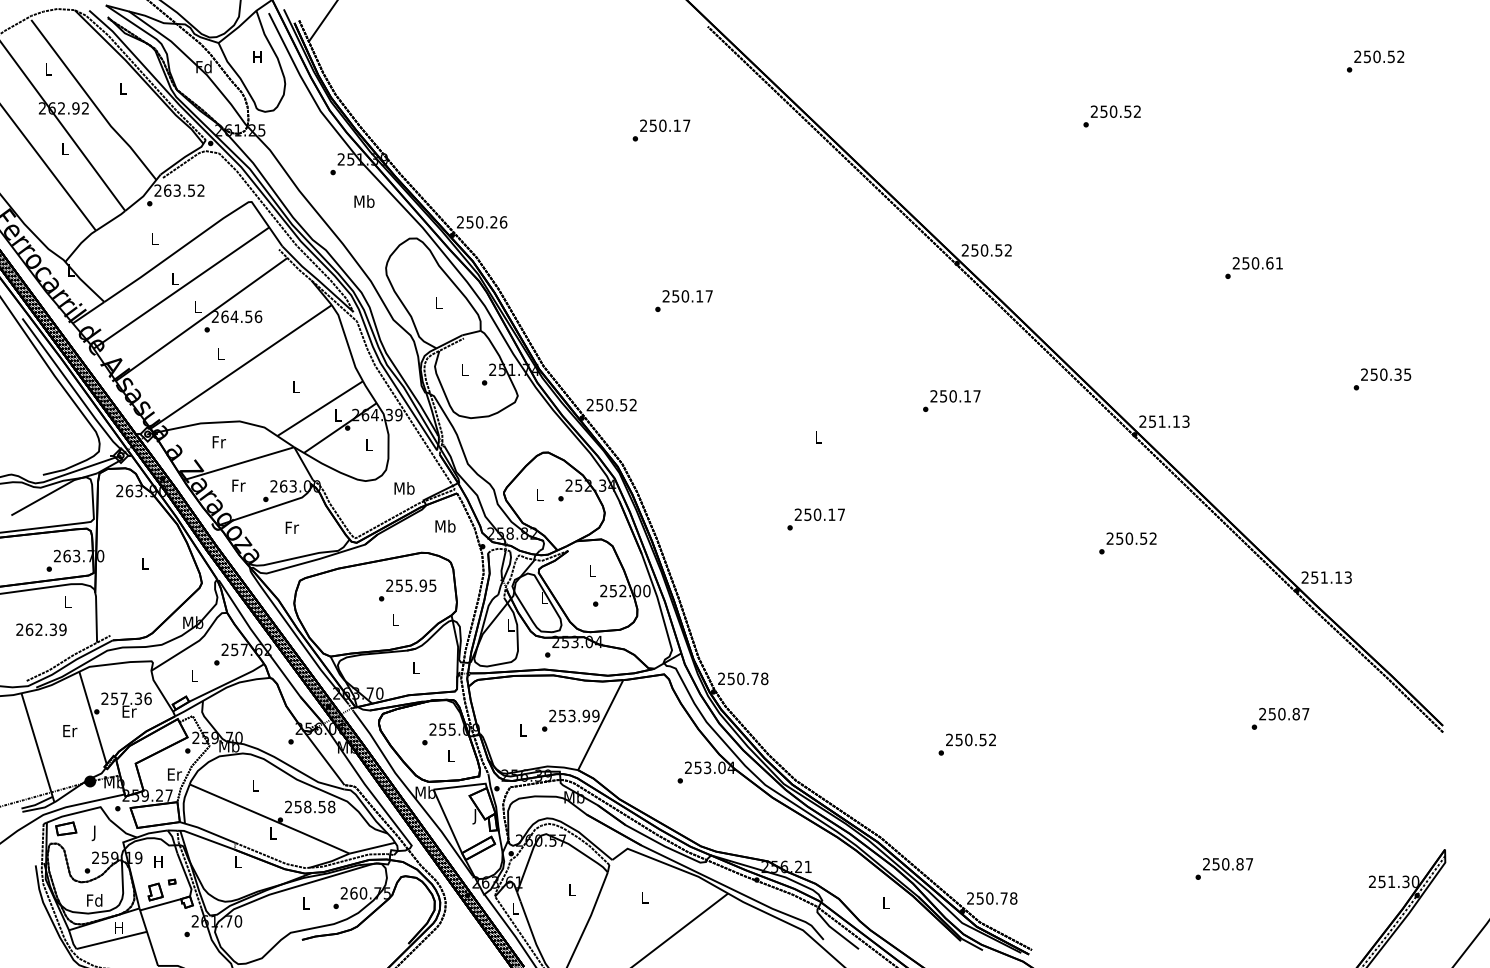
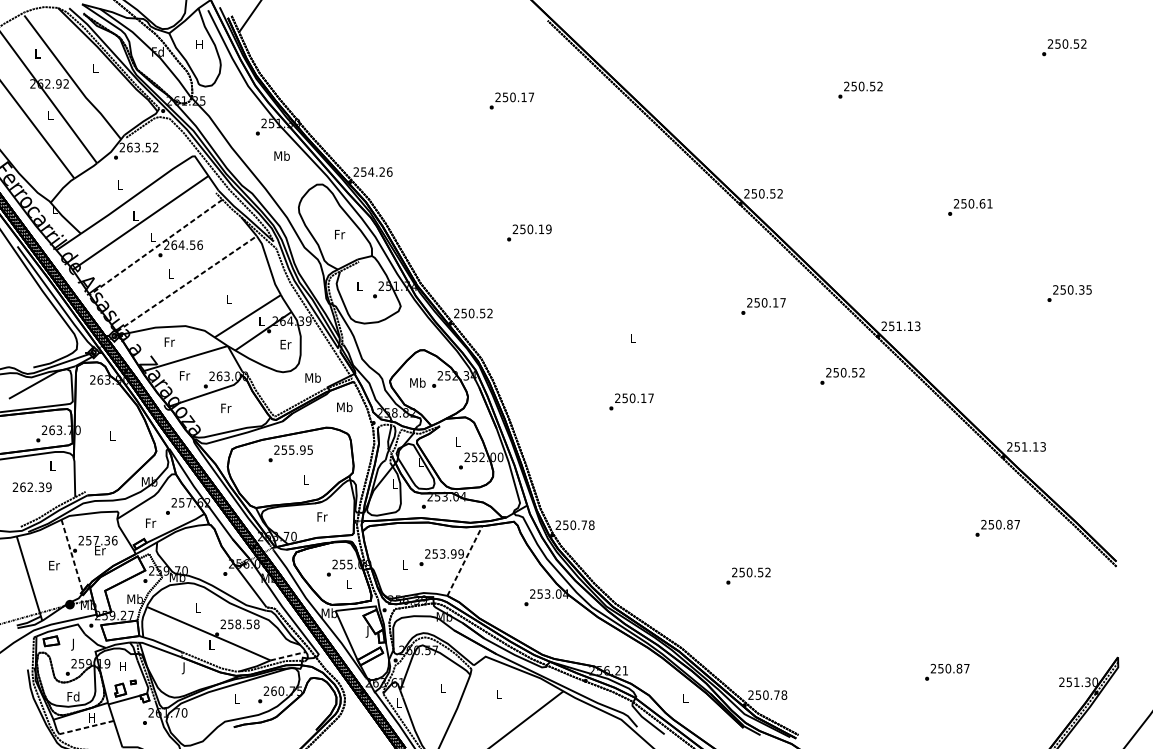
text: (479, 222) -> (371, 172), 250.26 -> 254.26
text: (708, 296) -> (548, 229), 250.17 -> 250.19
text: (439, 303) -> (340, 234), L -> Fr
line: (201, 319) -> (156, 247), solid -> dashed
line: (241, 366) -> (186, 283), solid -> dashed
text: (951, 400) -> (763, 306), moved
text: (369, 445) -> (286, 344), L -> Er
text: (539, 494) -> (417, 382), L -> Mb
text: (1127, 543) -> (842, 376), moved
text: (407, 590) -> (290, 453), moved
text: (416, 668) -> (322, 517), L -> Fr
text: (194, 676) -> (150, 523), L -> Fr
line: (93, 718) -> (72, 555), solid -> dashed
text: (1280, 718) -> (997, 528), moved
line: (600, 724) -> (464, 560), solid -> dashed
text: (174, 774) -> (135, 599), Er -> Mb
line: (372, 848) -> (288, 656), solid -> dashed
text: (237, 863) -> (183, 668), L -> J
line: (111, 940) -> (86, 727), solid -> dashed

